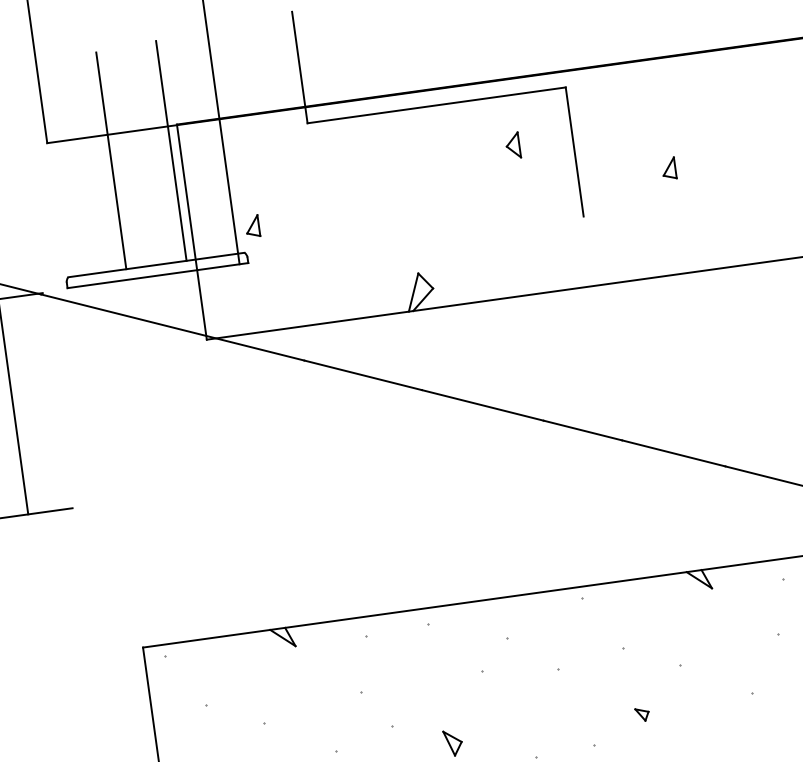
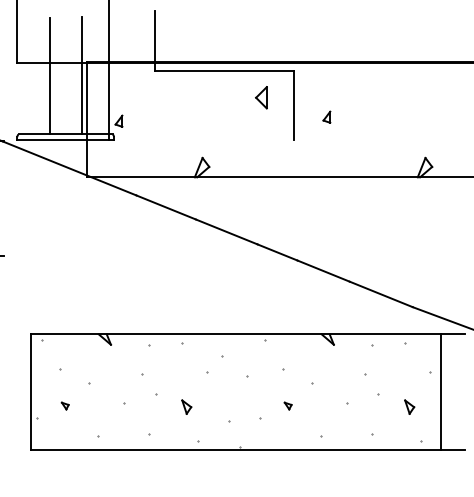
part: (512, 145) -> (261, 97), size x1.6
part: (668, 167) -> (326, 116), moved

